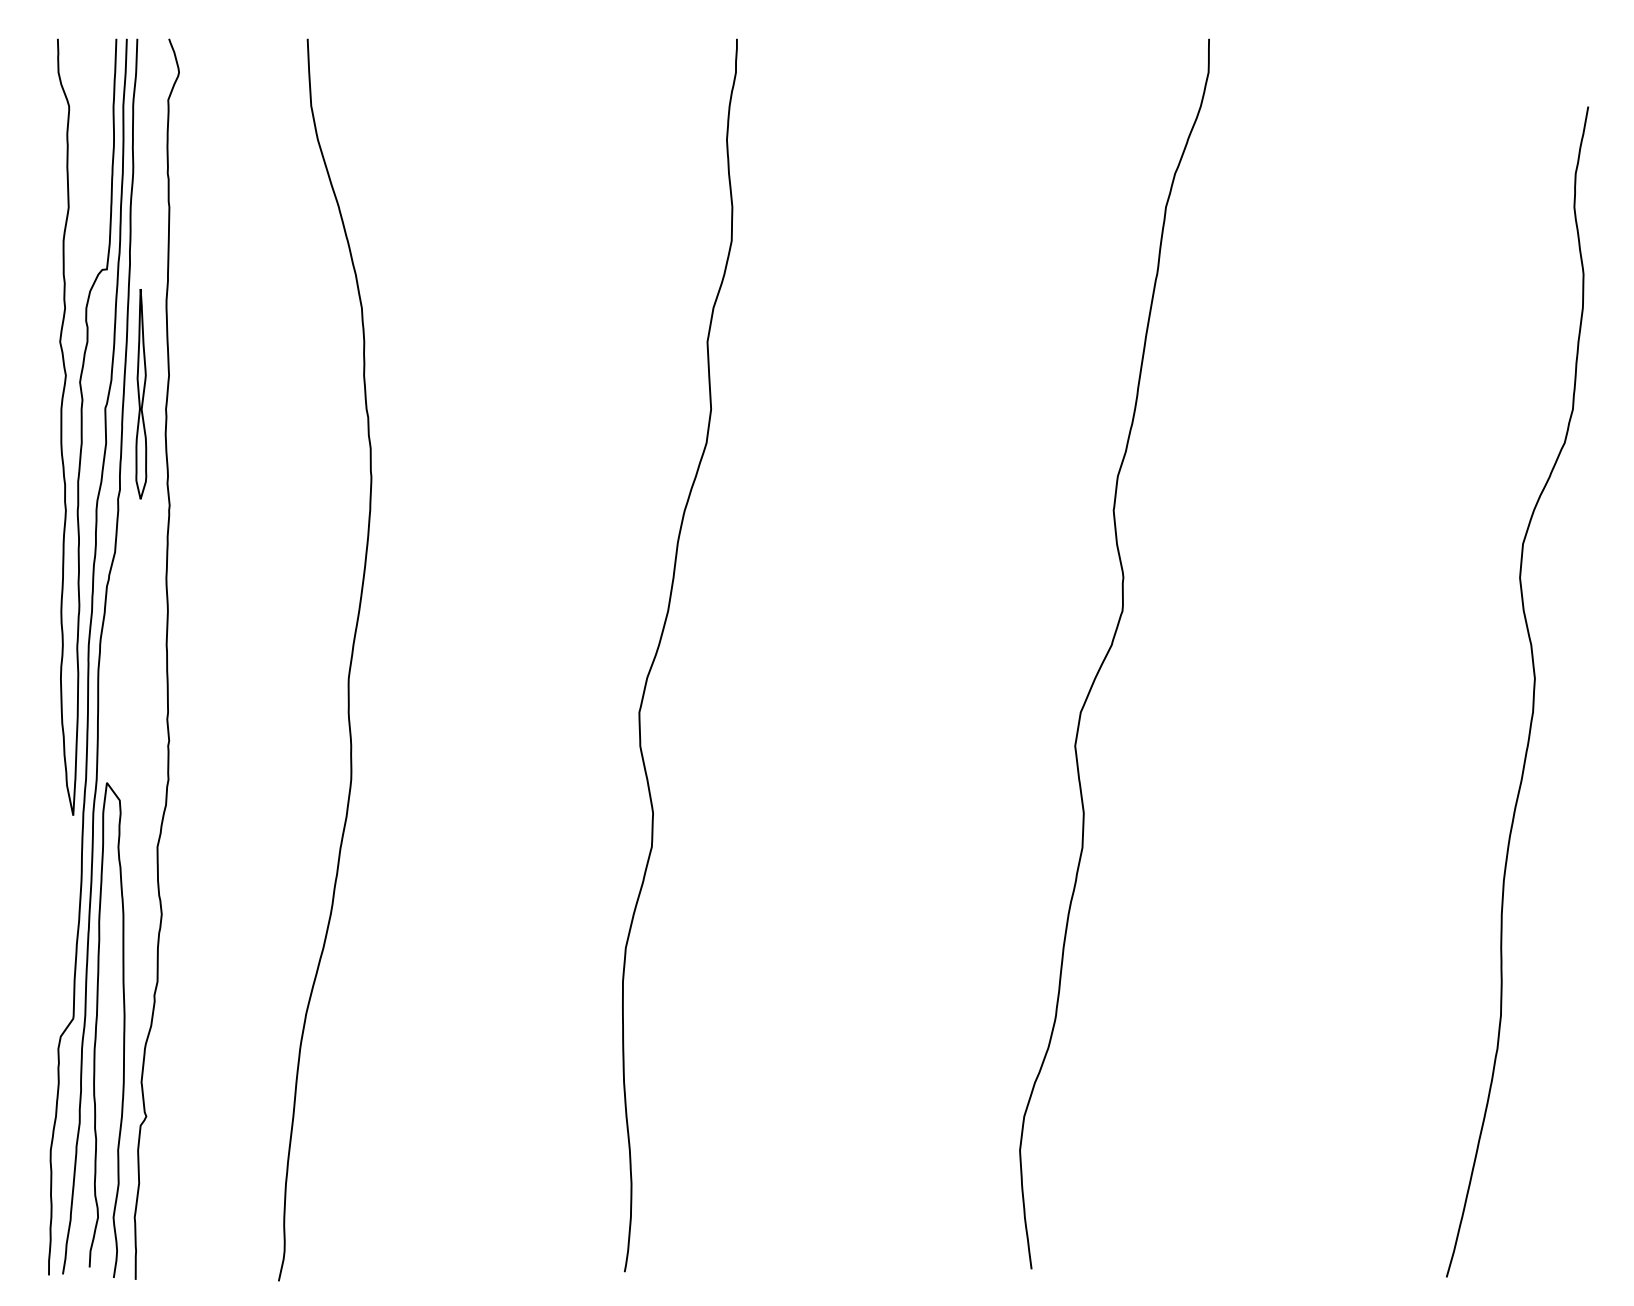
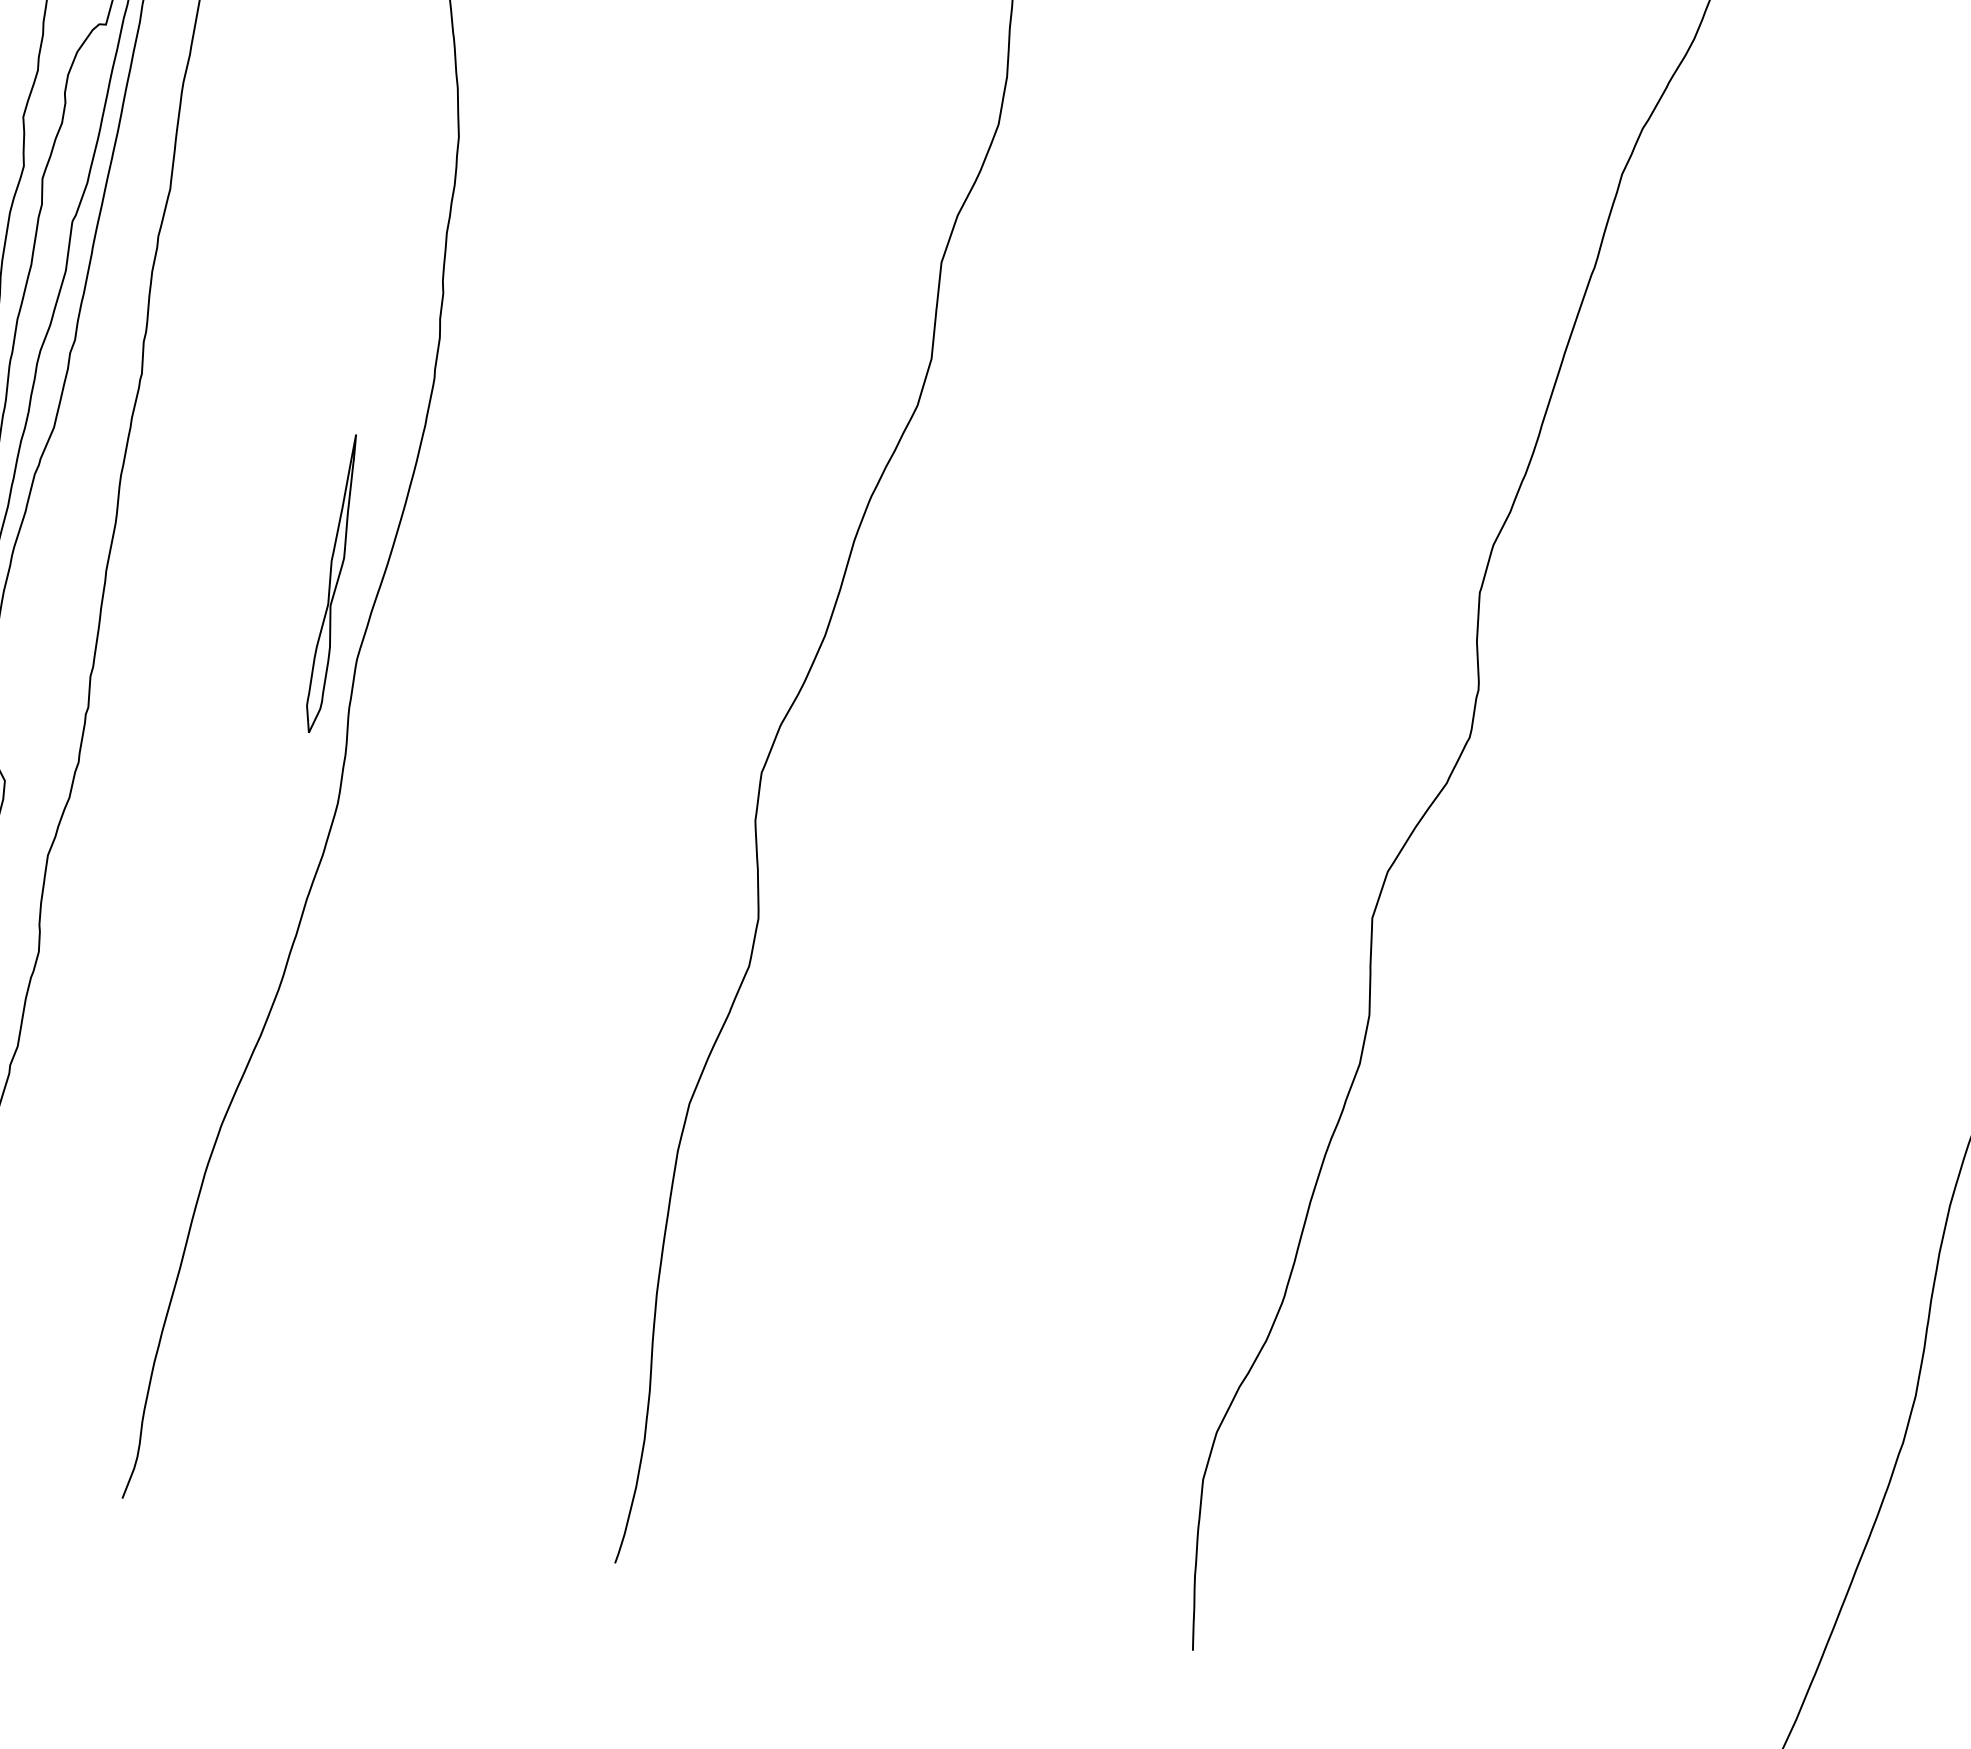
part: (141, 394) -> (333, 584), moved

